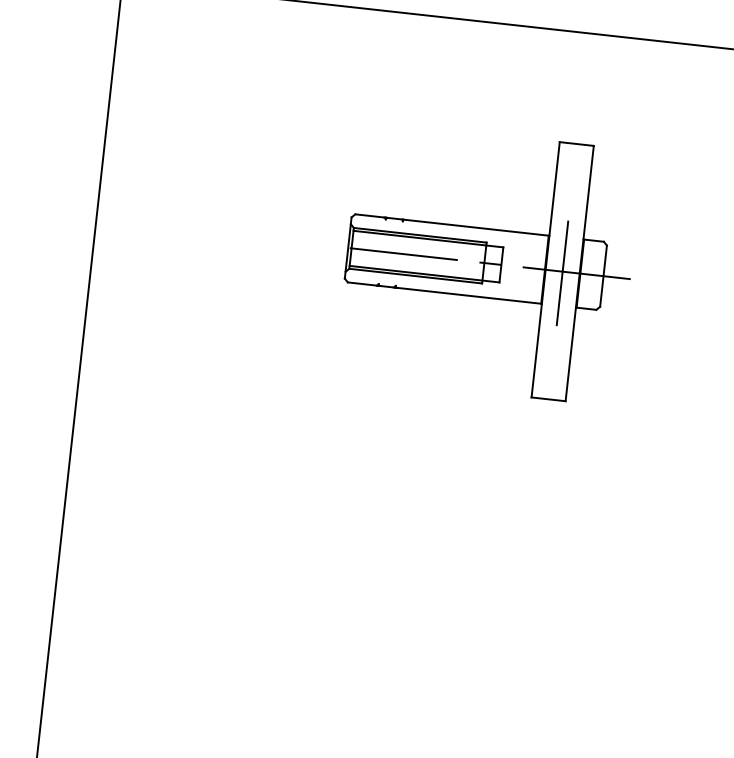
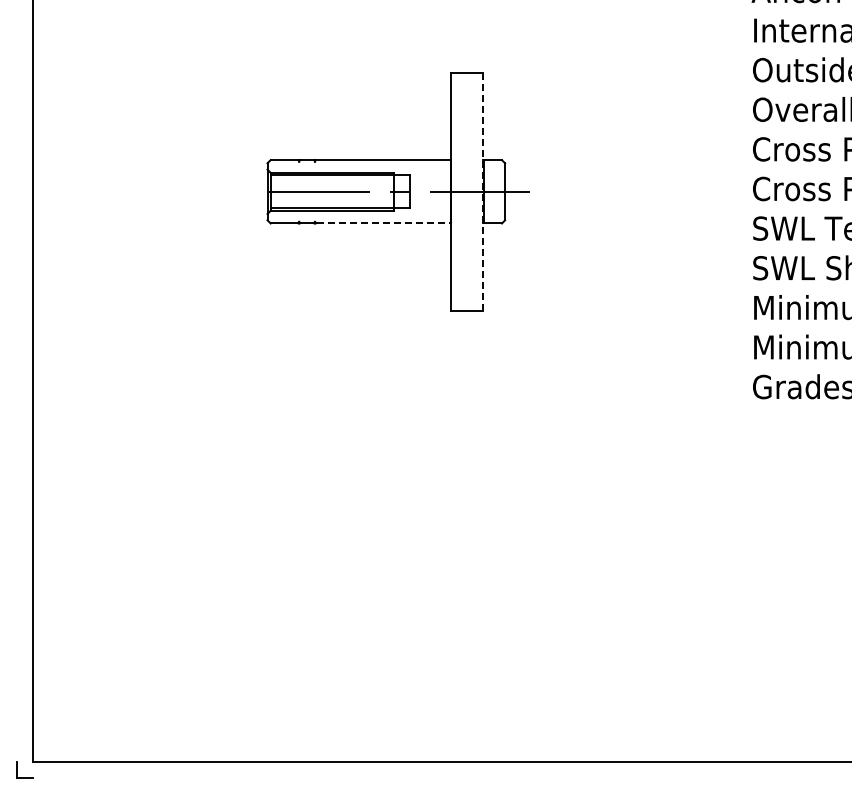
line: (562, 273) -> (467, 193), removed
line: (579, 273) -> (482, 191), solid -> dashed
line: (470, 295) -> (384, 223), solid -> dashed

